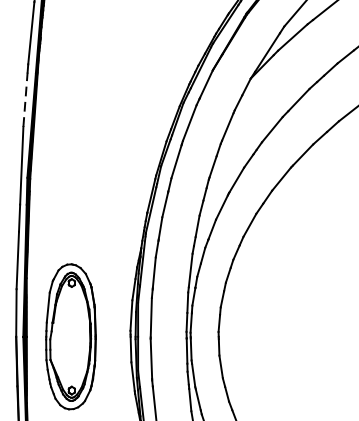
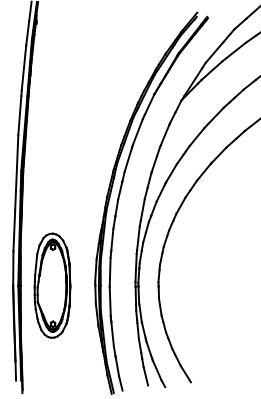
line: (25, 99) -> (19, 115), dashed -> solid

